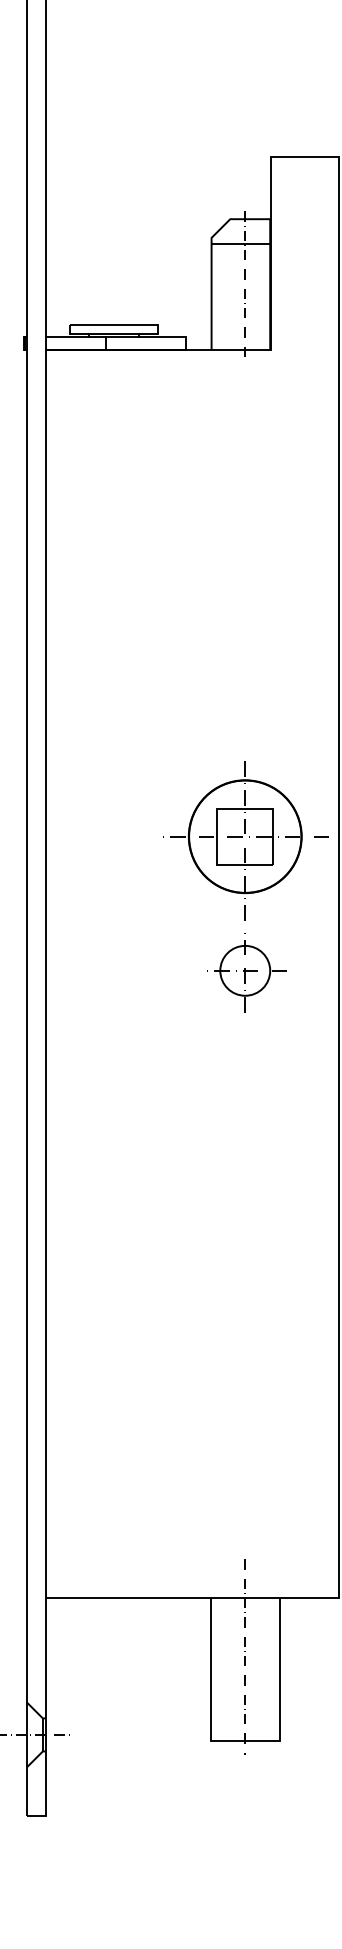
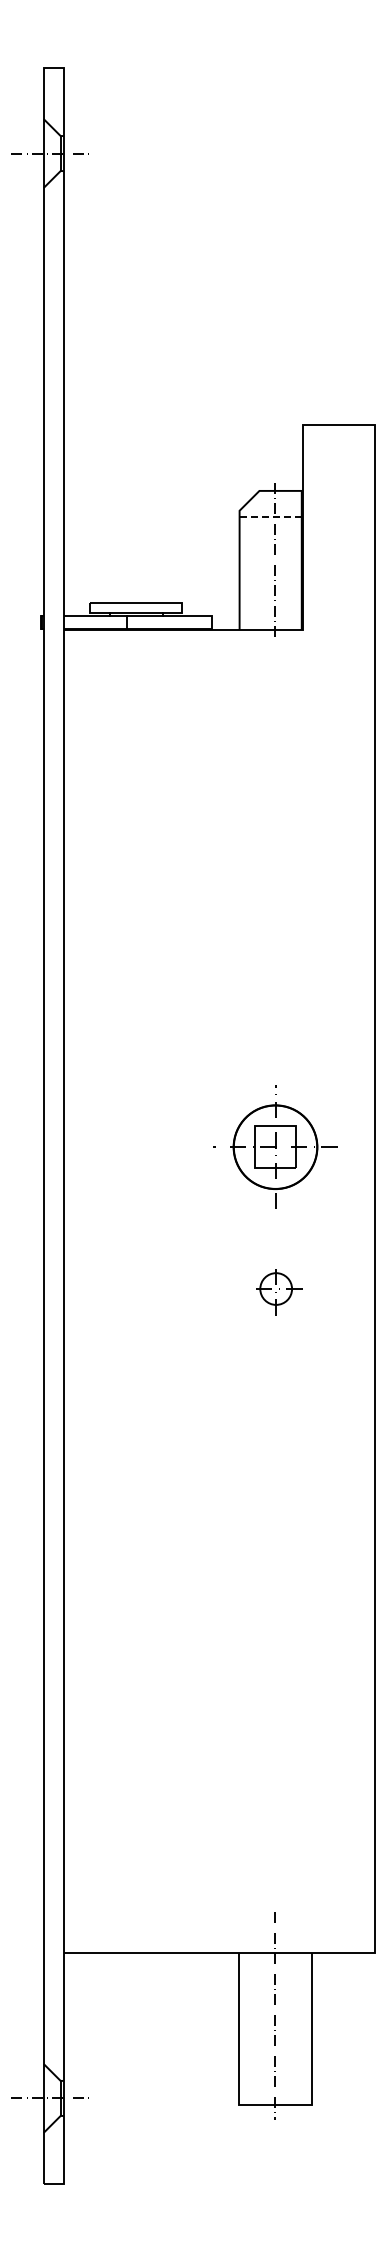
line: (240, 244) -> (270, 517), solid -> dashed
part: (245, 841) -> (275, 1150), size x0.7
part: (247, 973) -> (277, 1290), size x0.6

